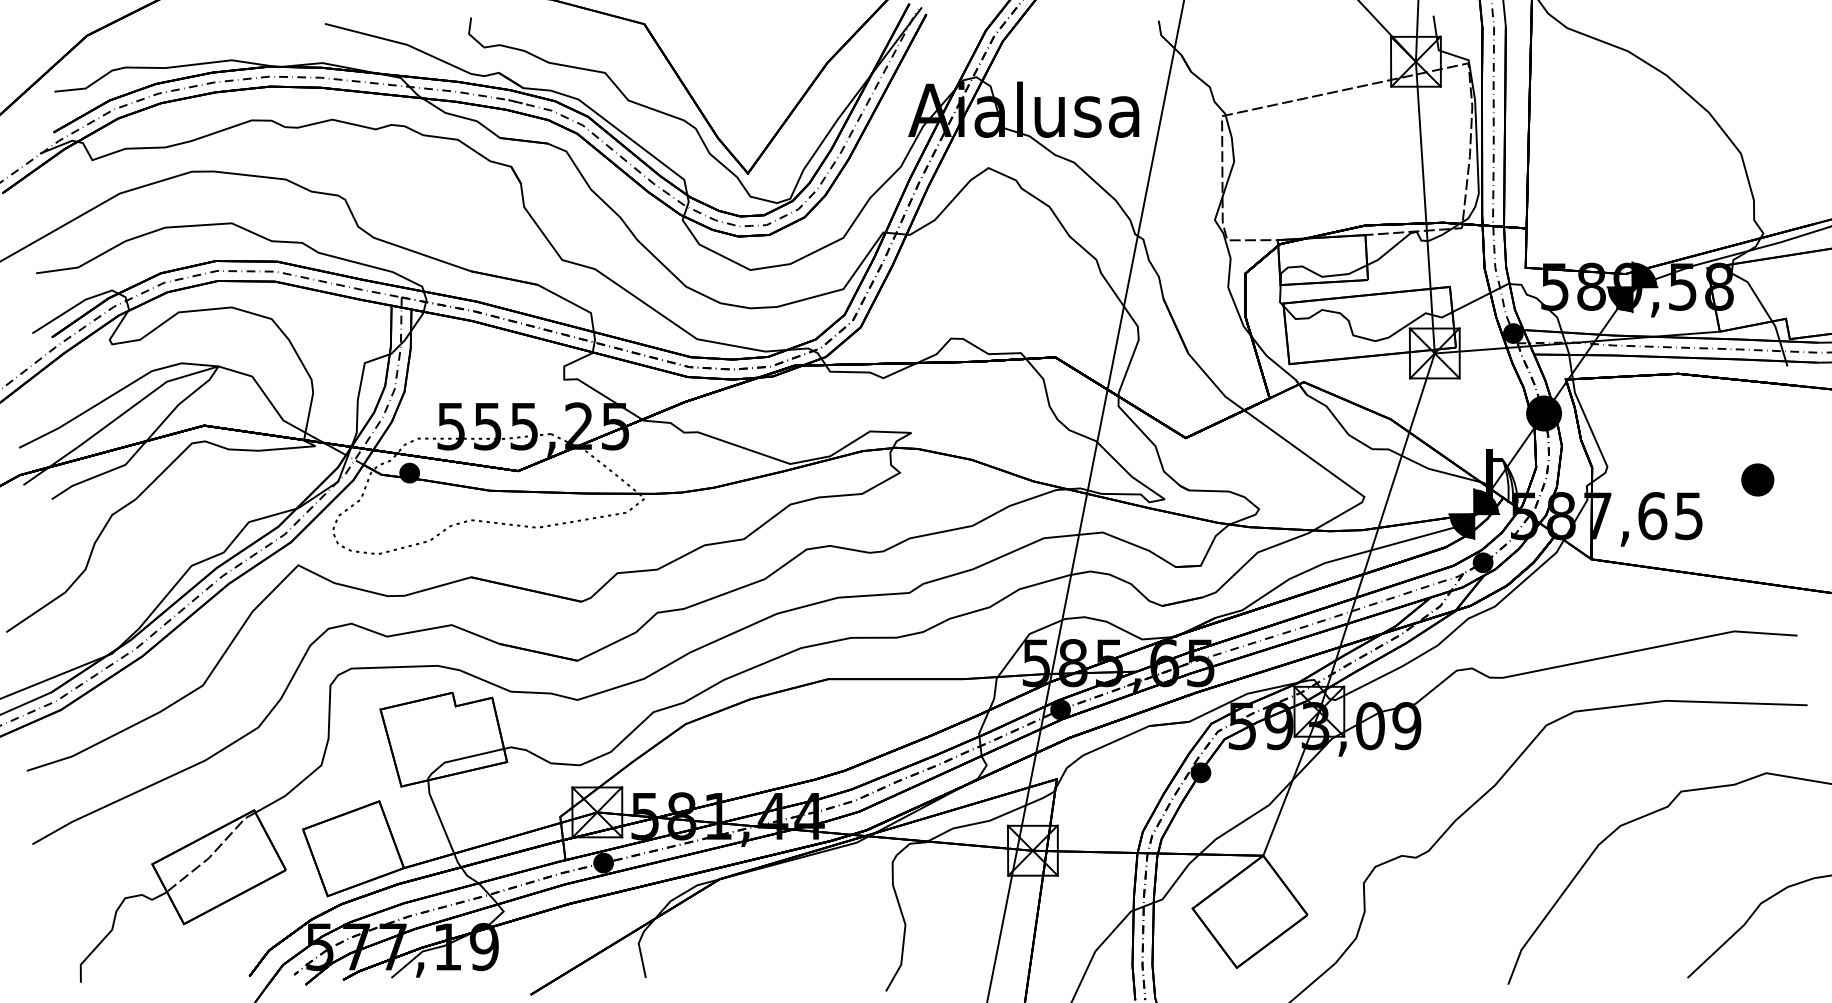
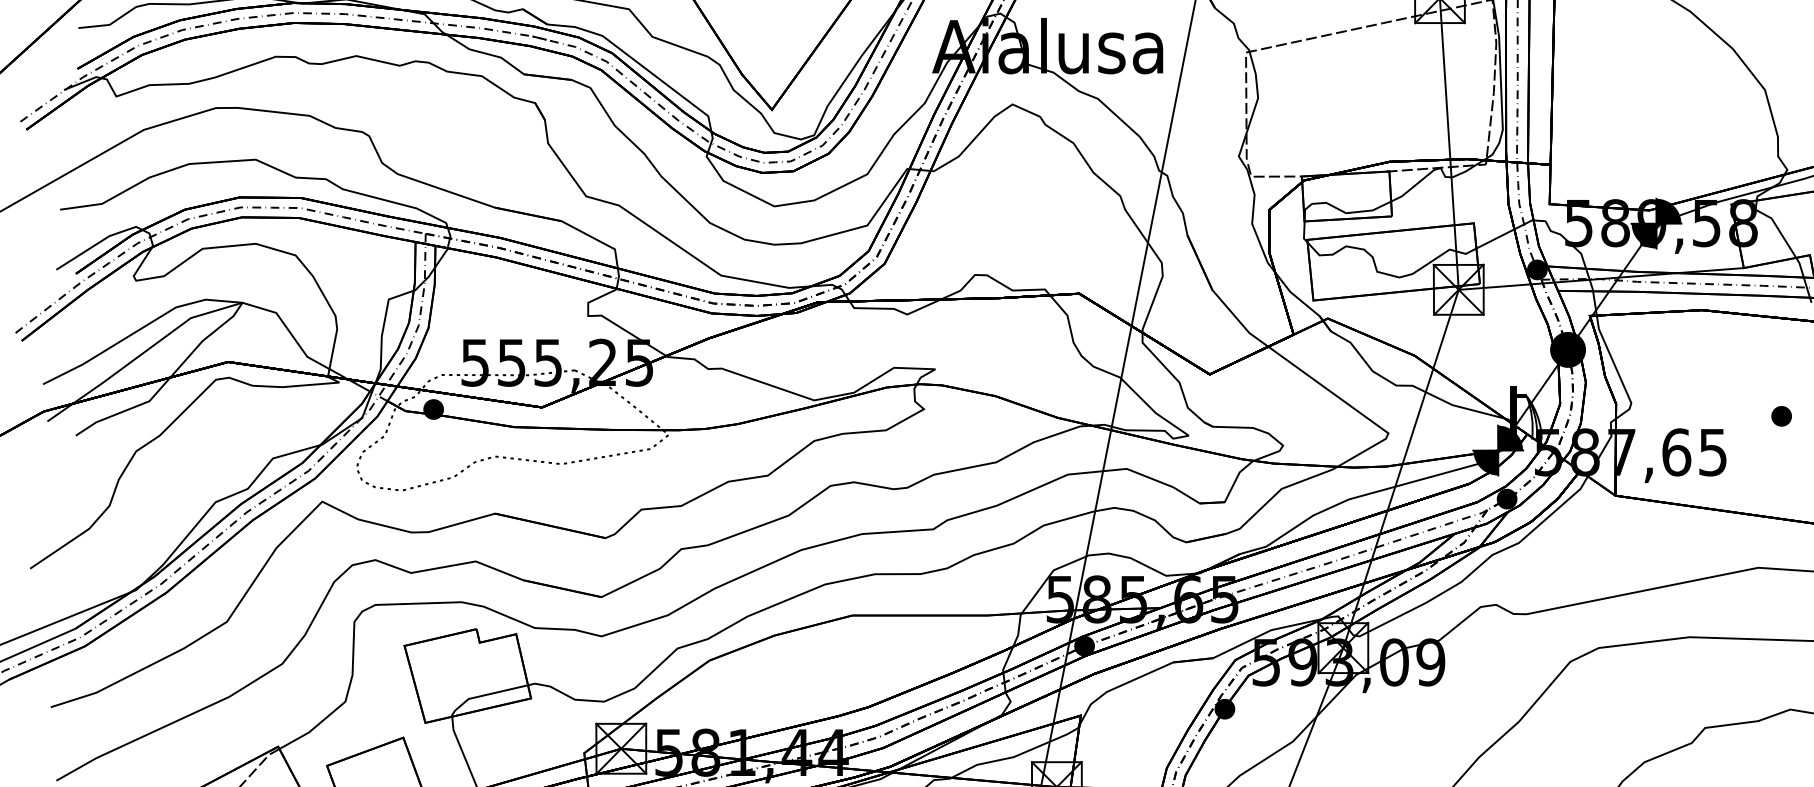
part: (1757, 479) -> (1781, 415), size x0.62

